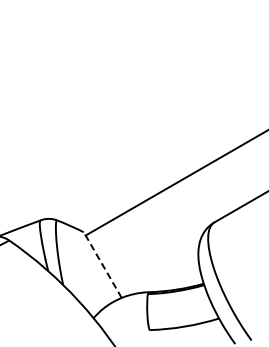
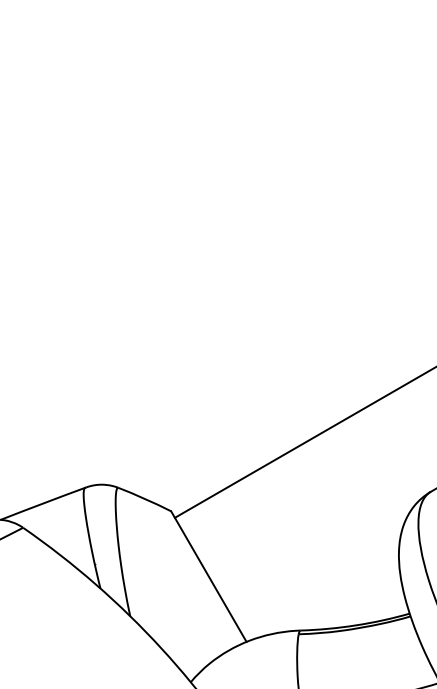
line: (102, 265) -> (208, 577), dashed -> solid

